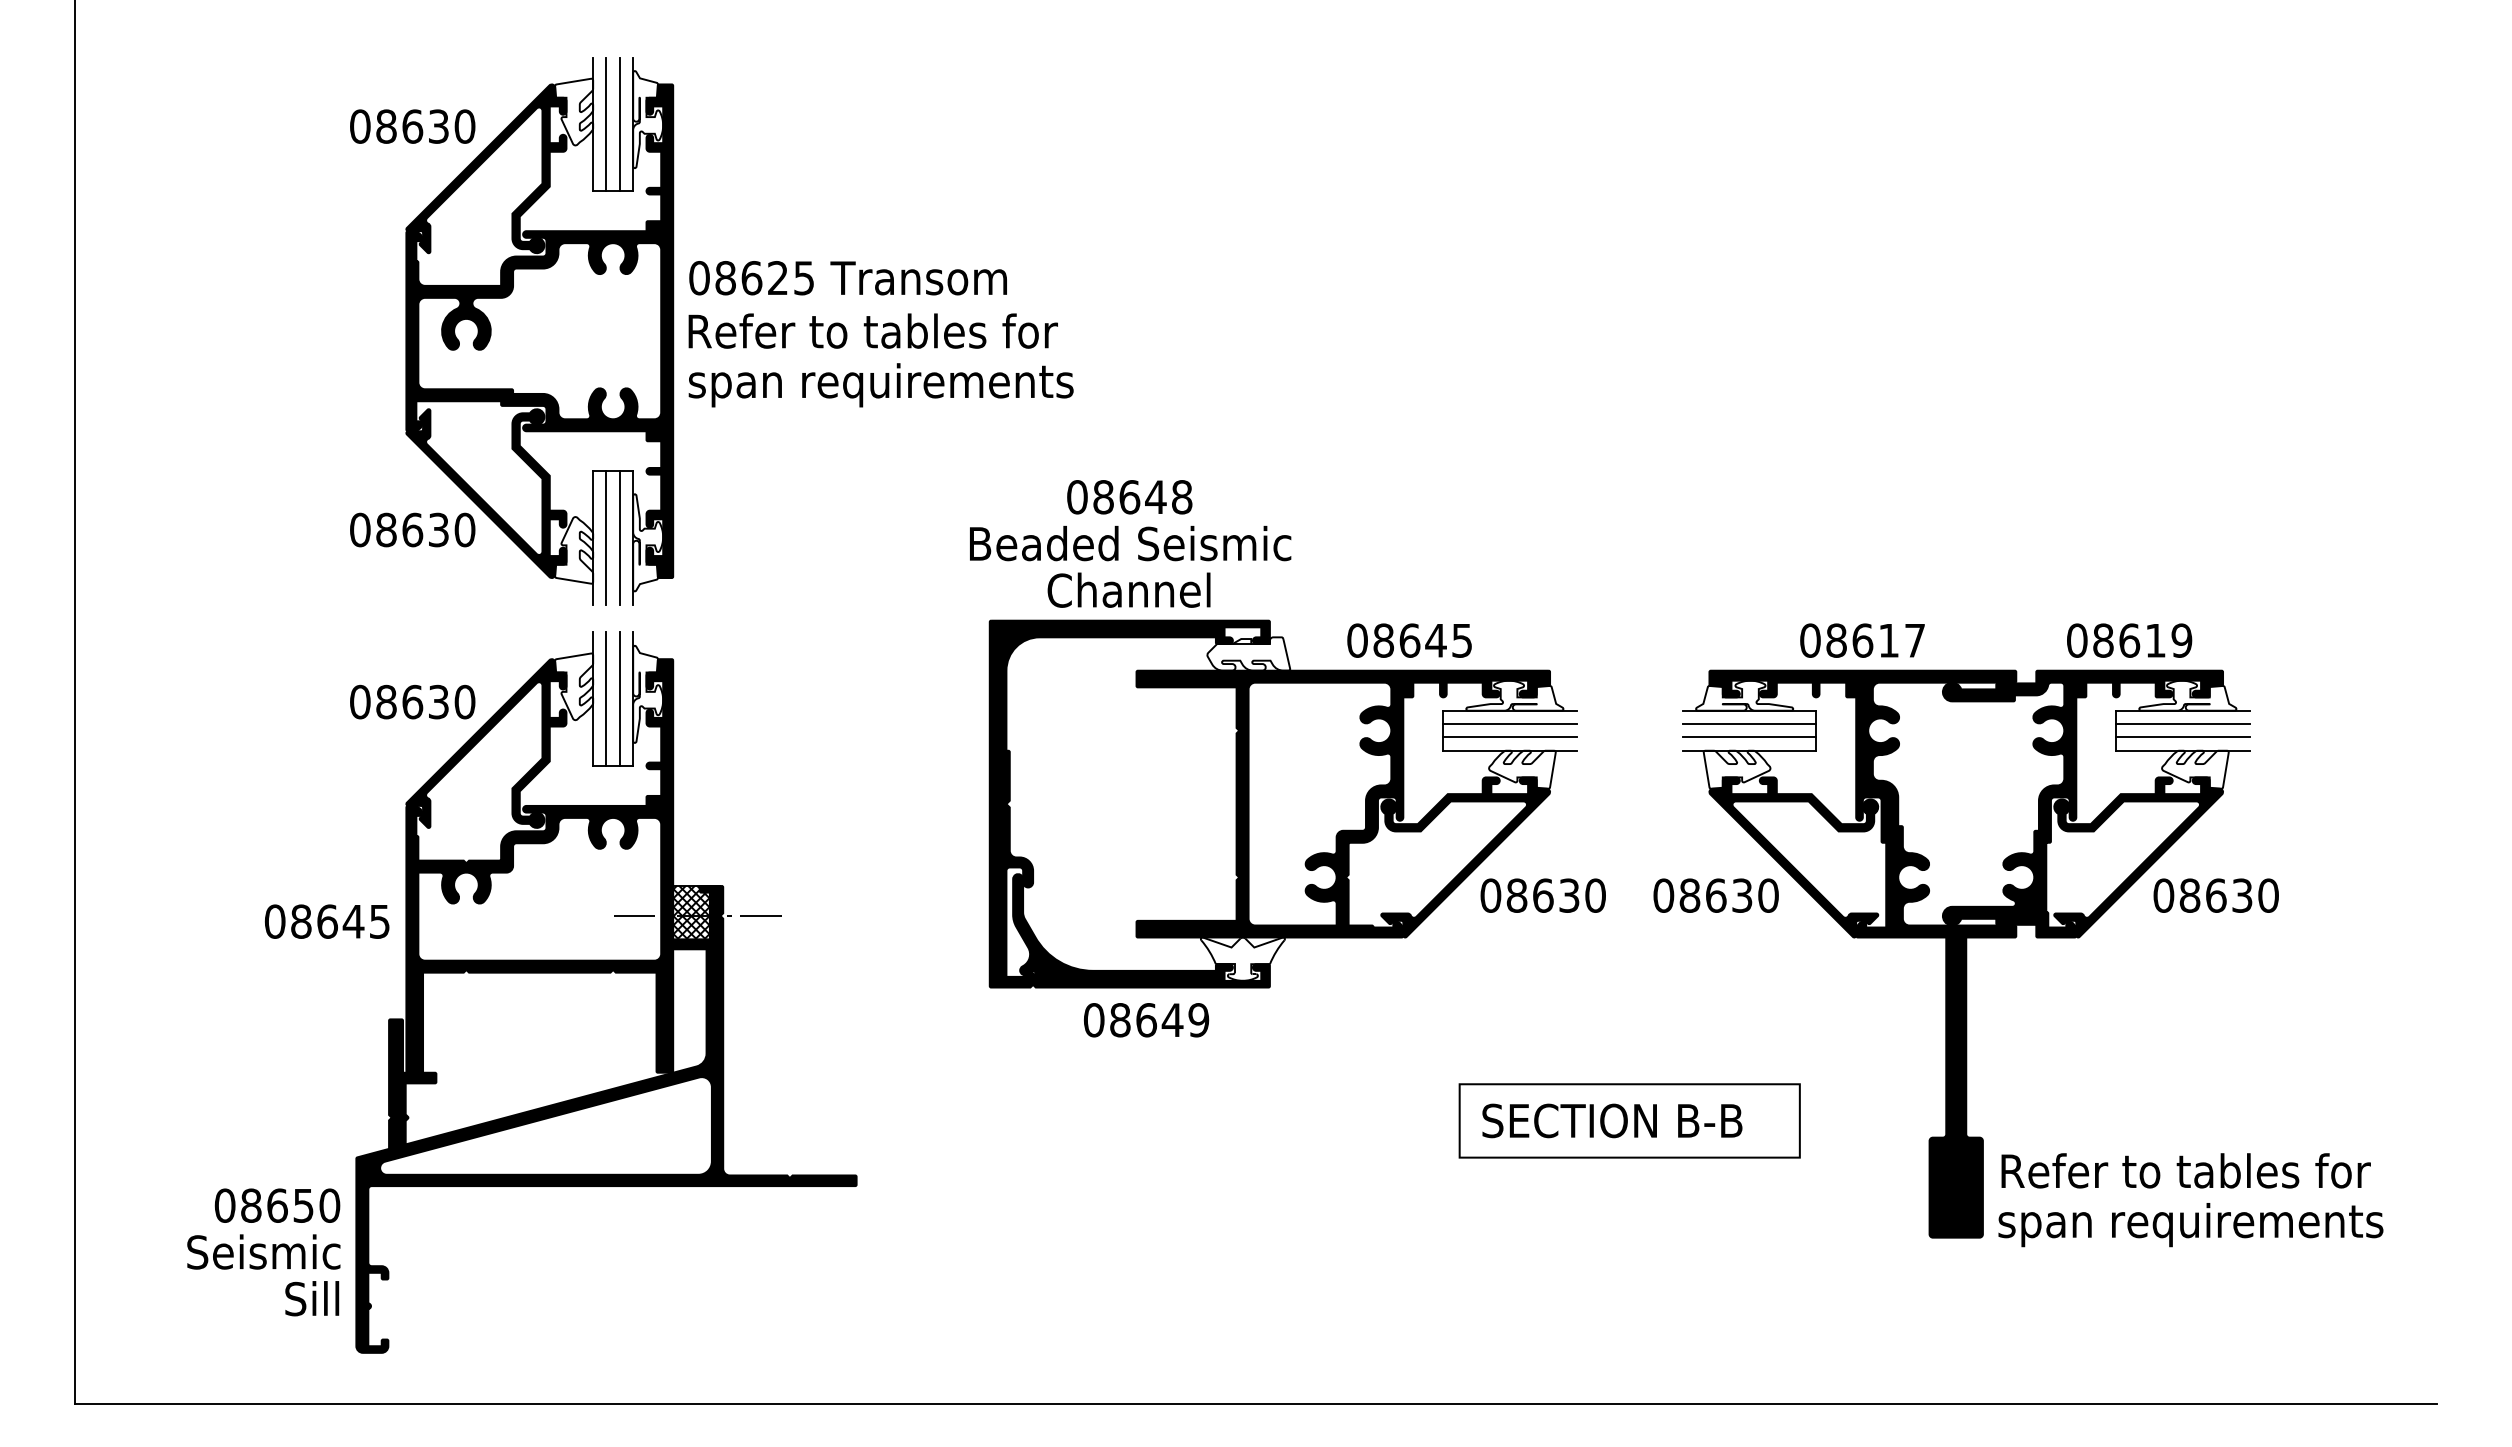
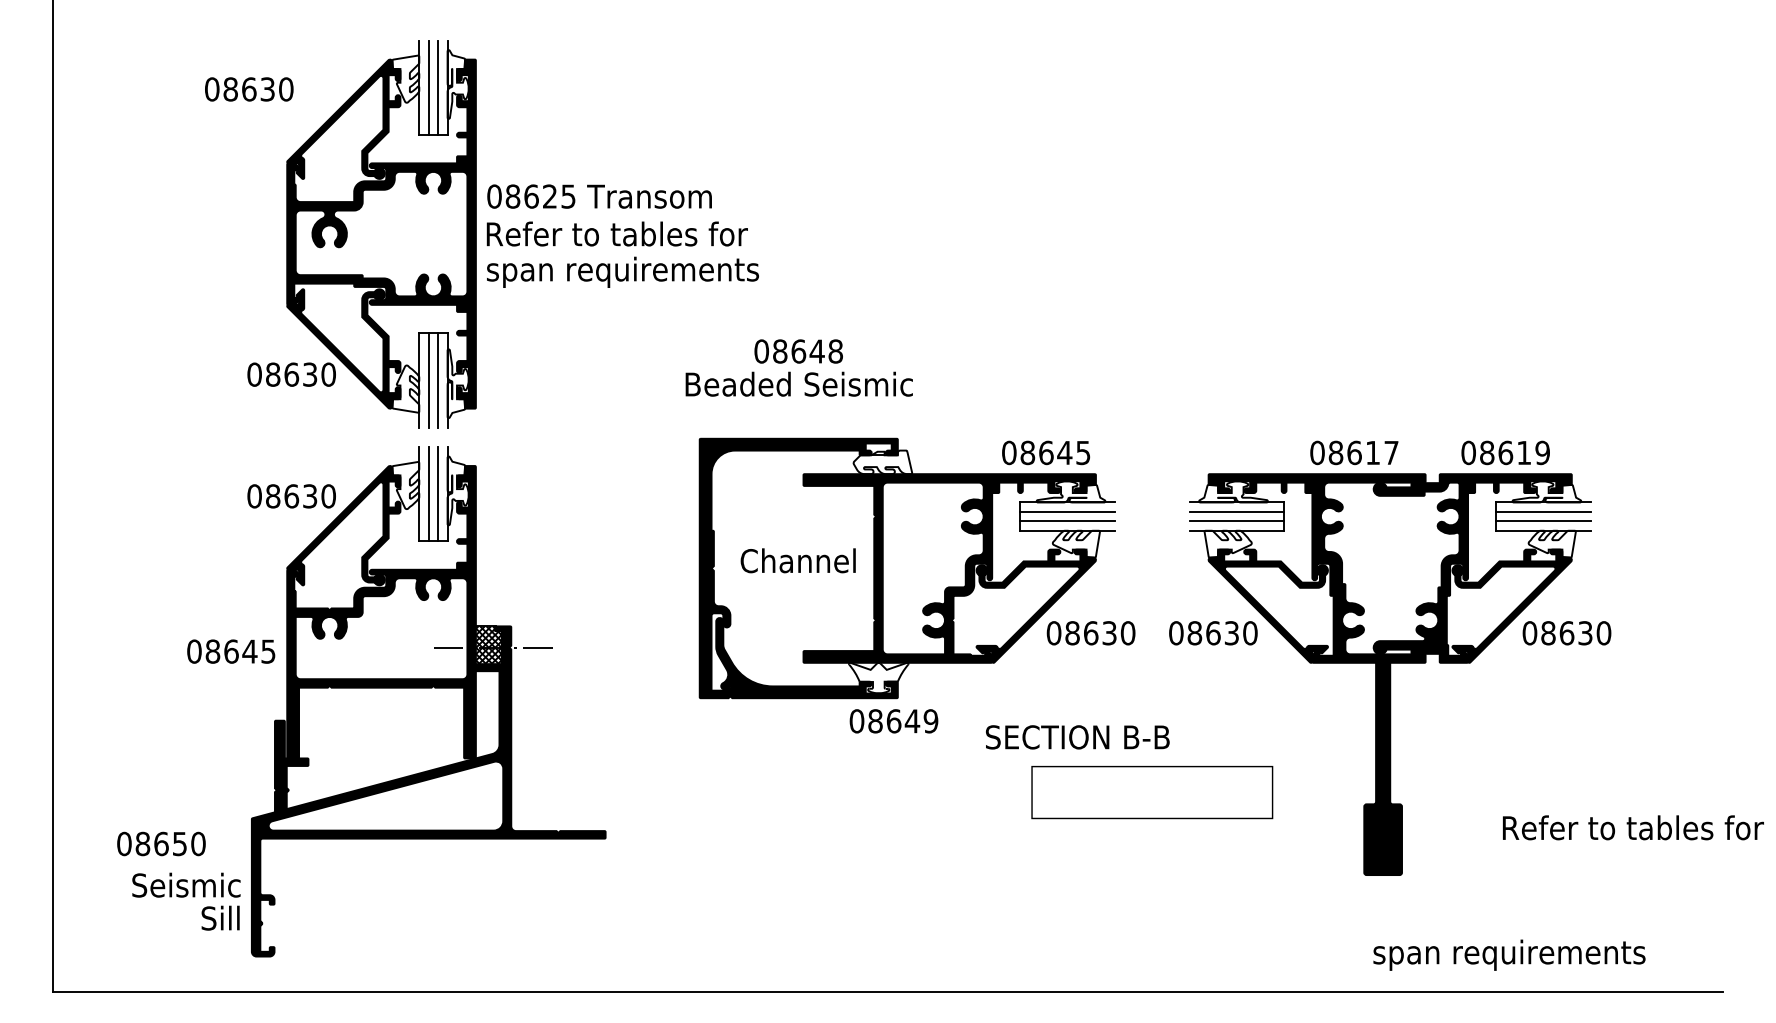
text: (412, 126) -> (249, 89), moved
text: (1128, 589) -> (797, 560), moved
text: (1409, 640) -> (1046, 452), moved
text: (1862, 640) -> (1354, 452), moved
text: (1146, 1020) -> (894, 721), moved
text: (1612, 1120) -> (1077, 737), moved
text: (2185, 1170) -> (1632, 827), moved
text: (277, 1205) -> (161, 843), moved
text: (2190, 1225) -> (1509, 955), moved

